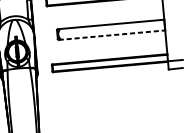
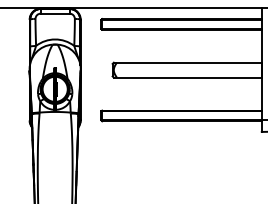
line: (111, 35) -> (187, 77), dashed -> solid

